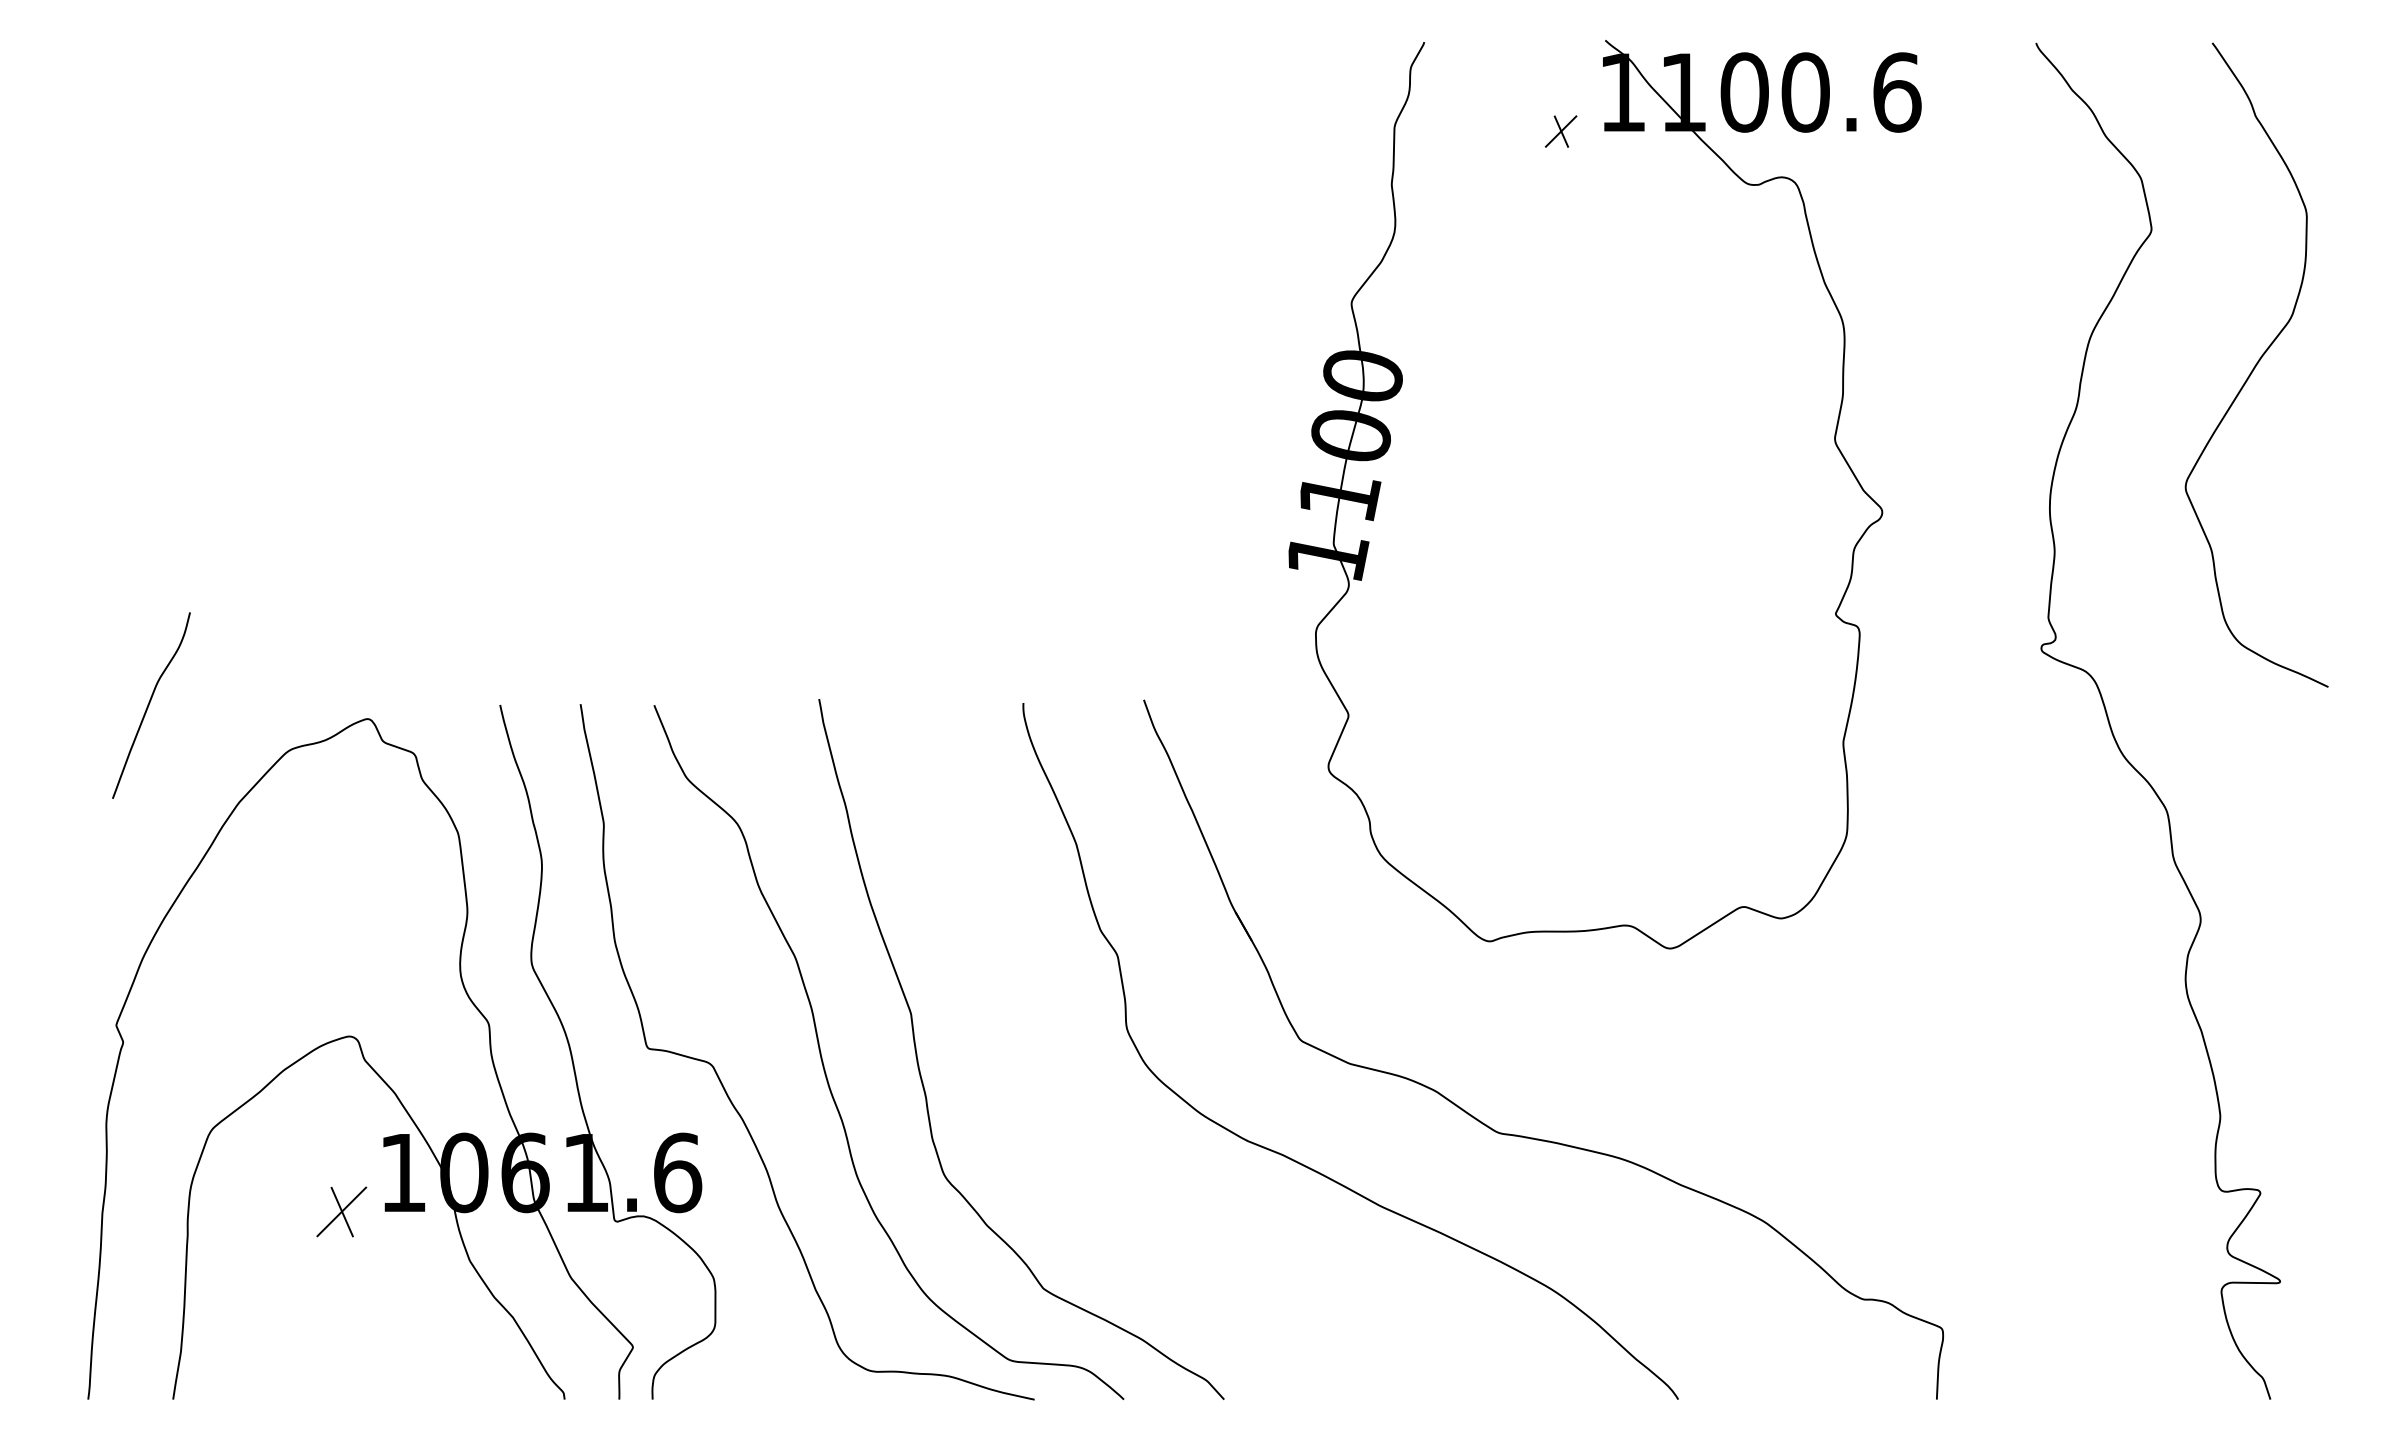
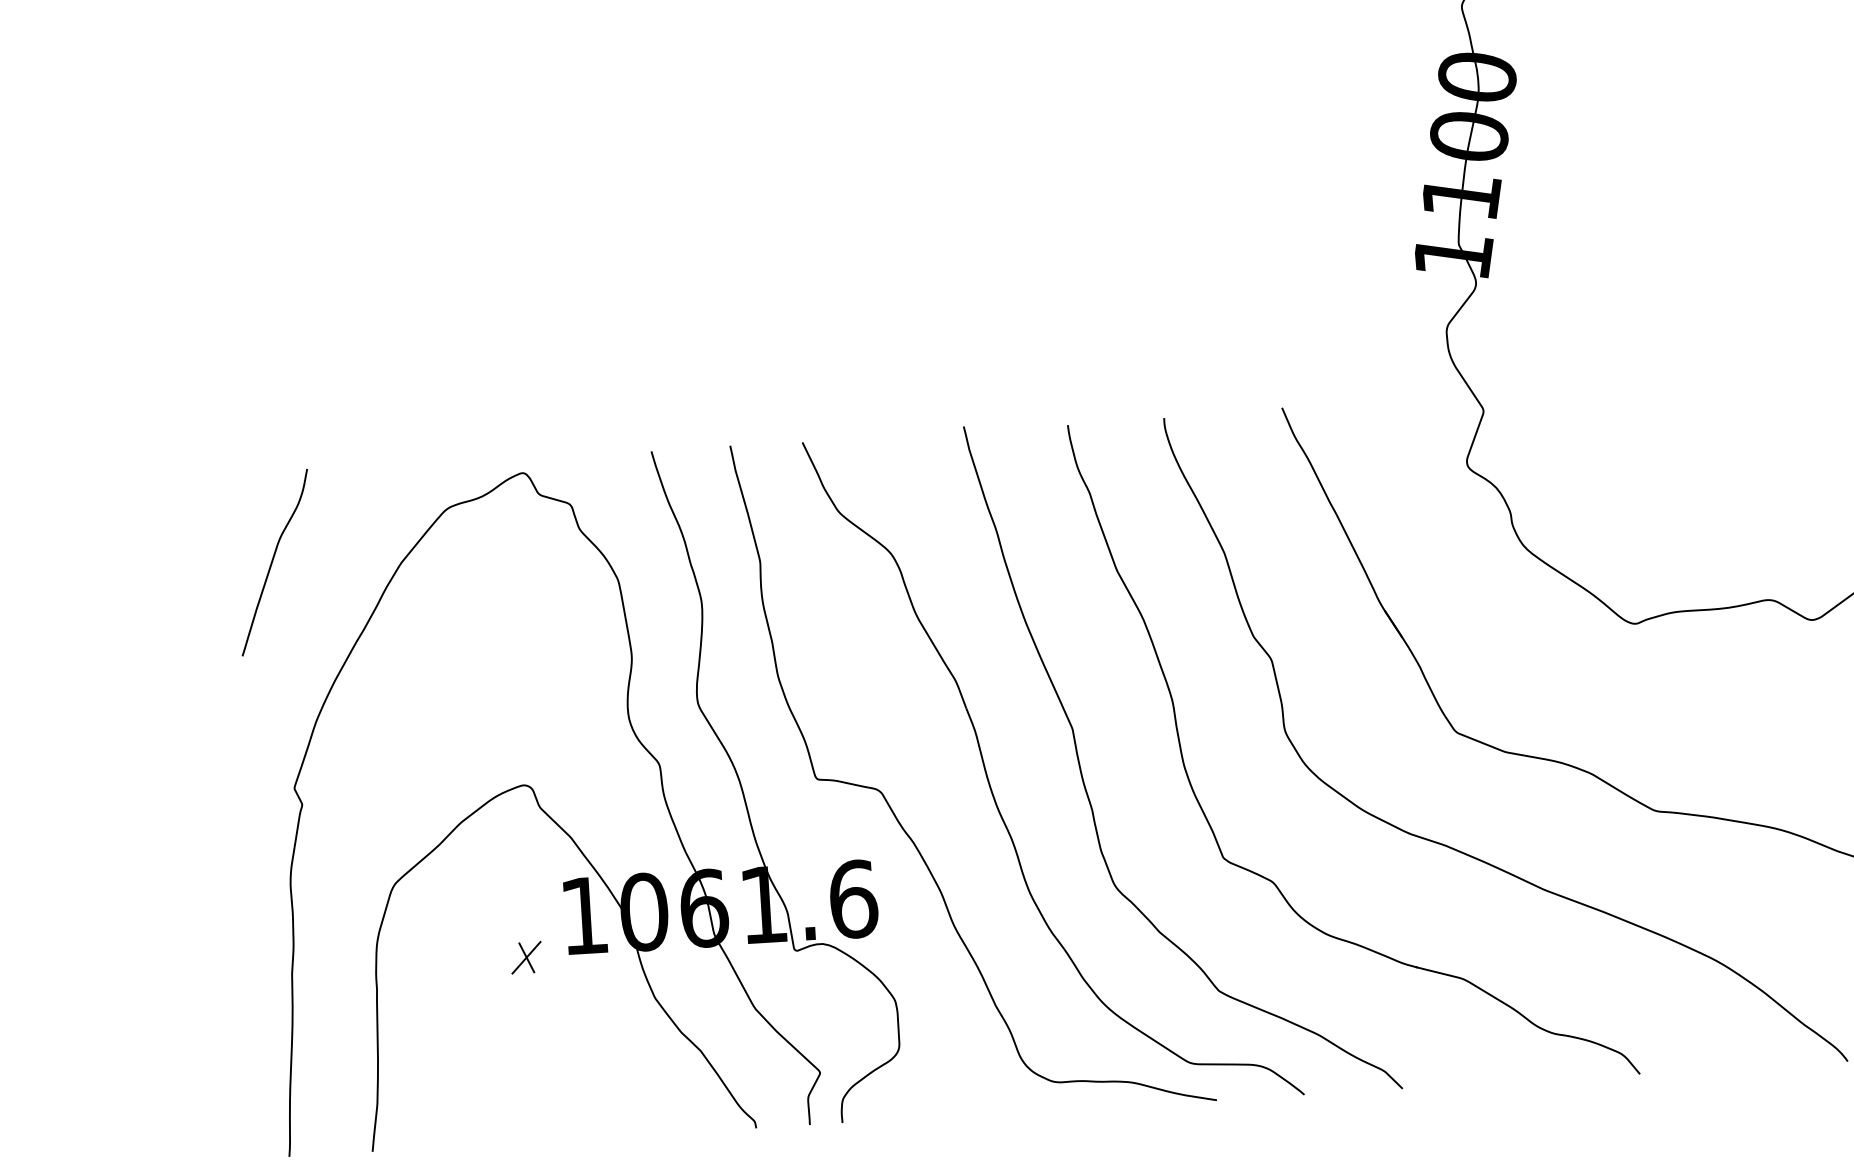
curve: (149, 705) -> (272, 562), moved
part: (1105, 1180) -> (1273, 881), added
part: (341, 1211) -> (526, 957), size x0.62

